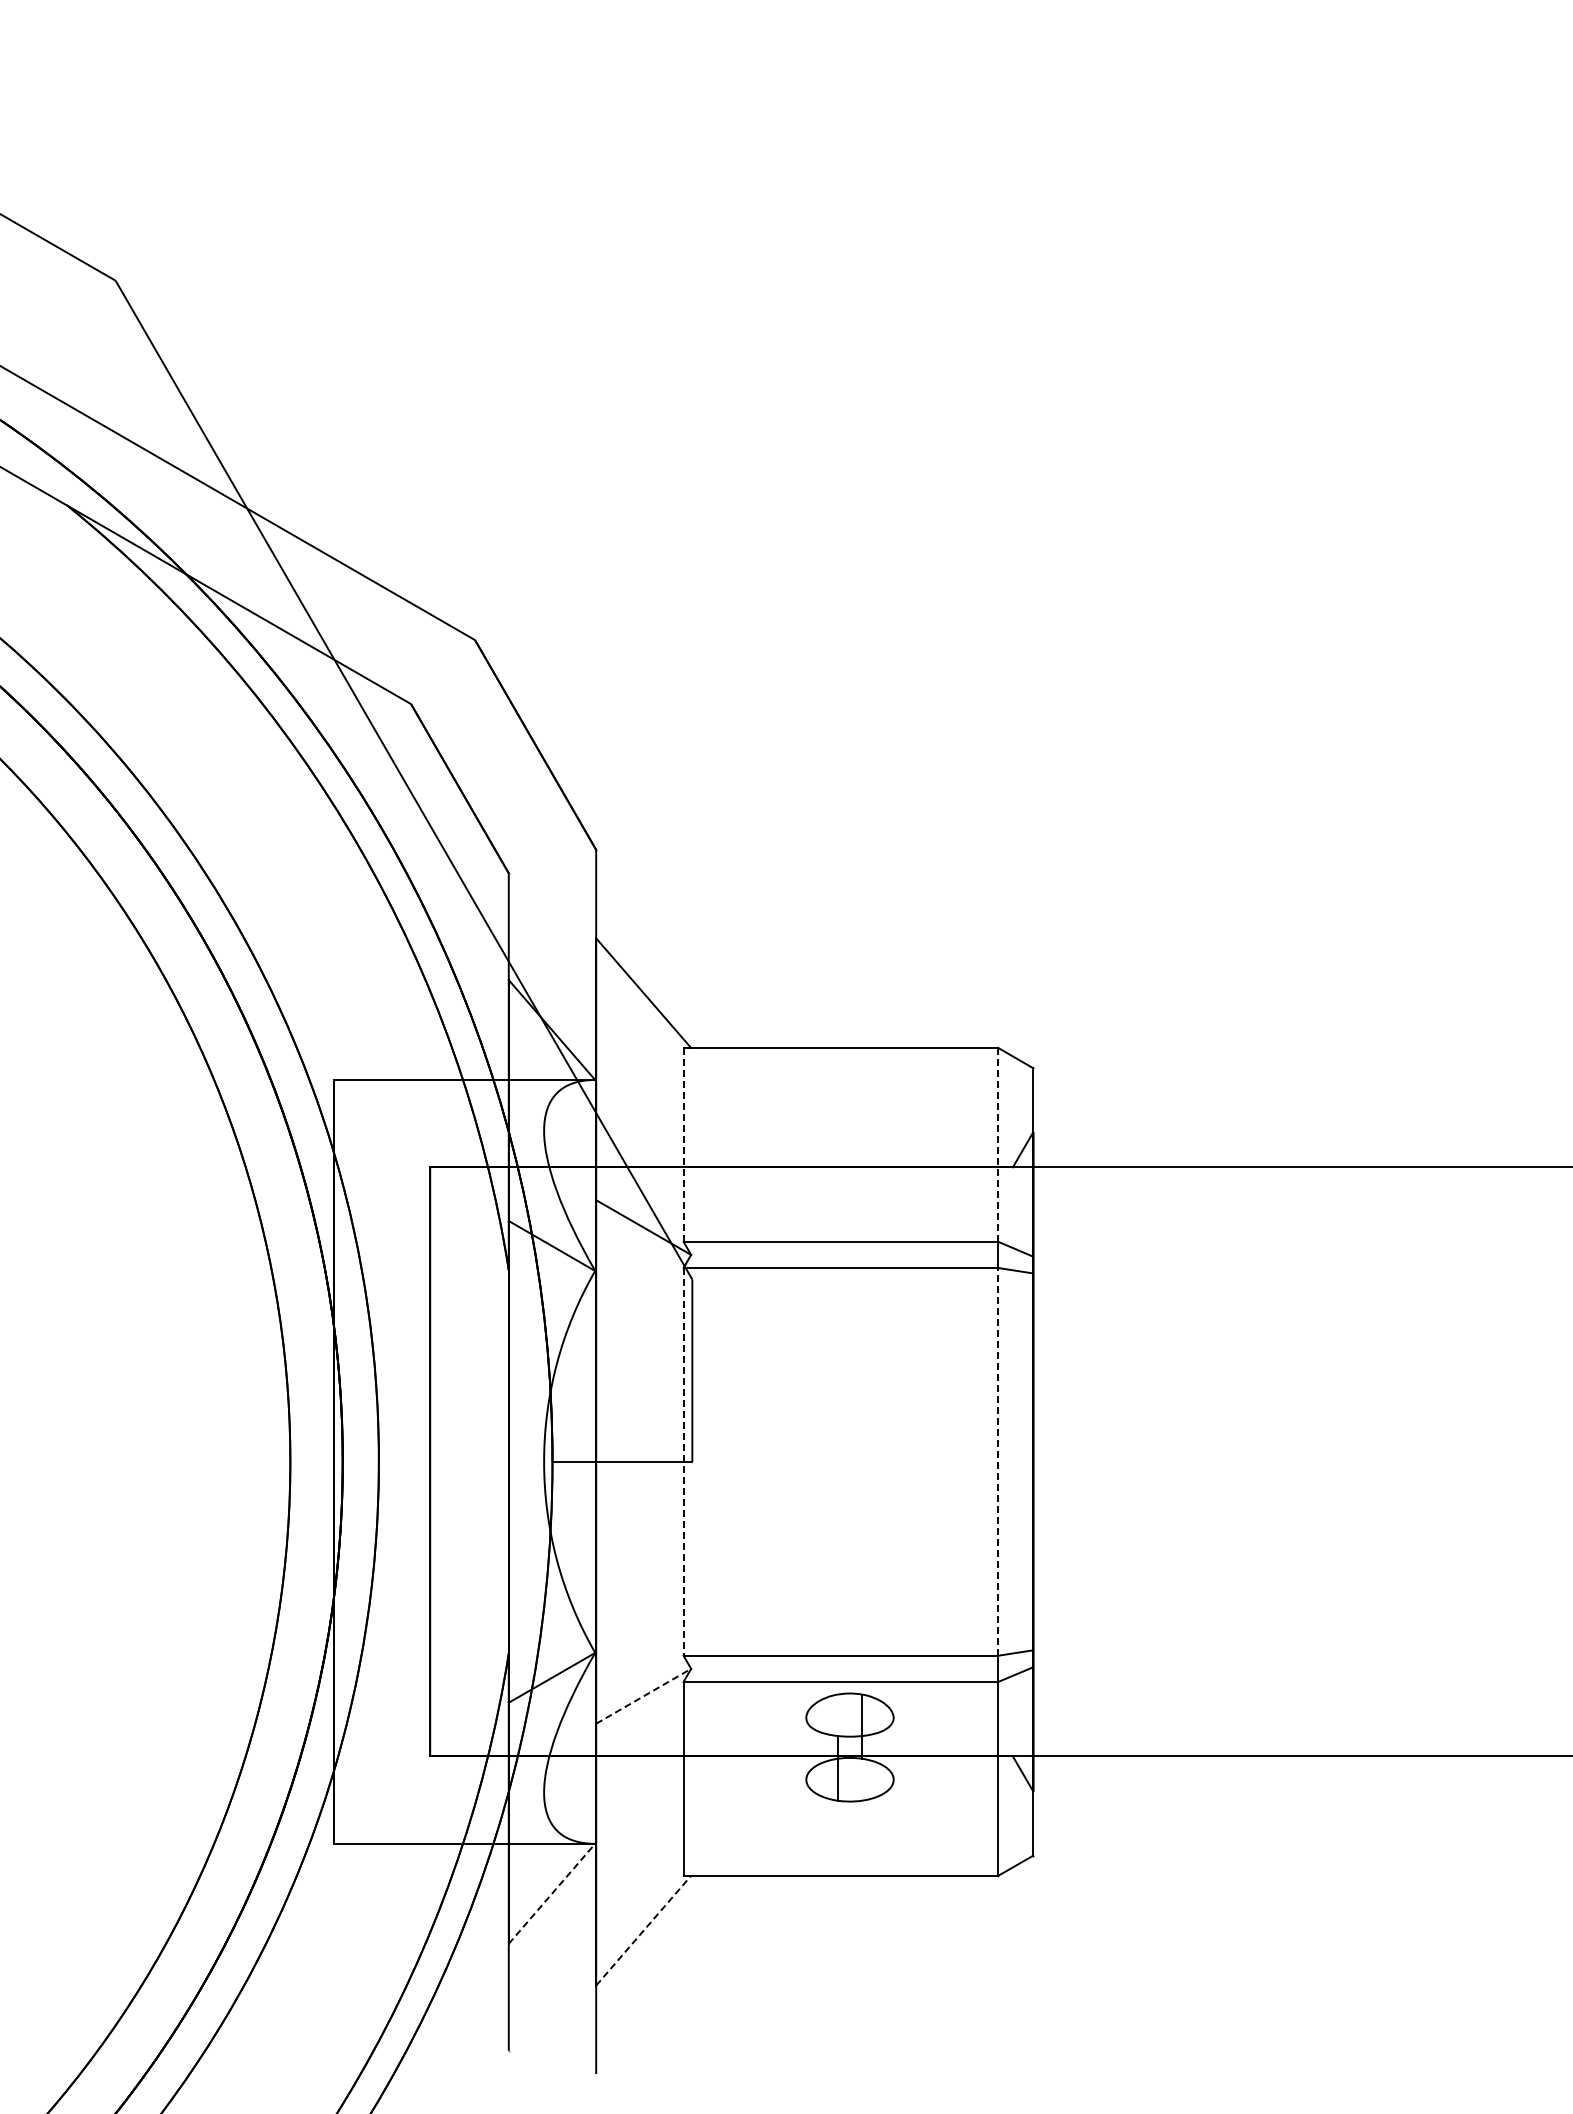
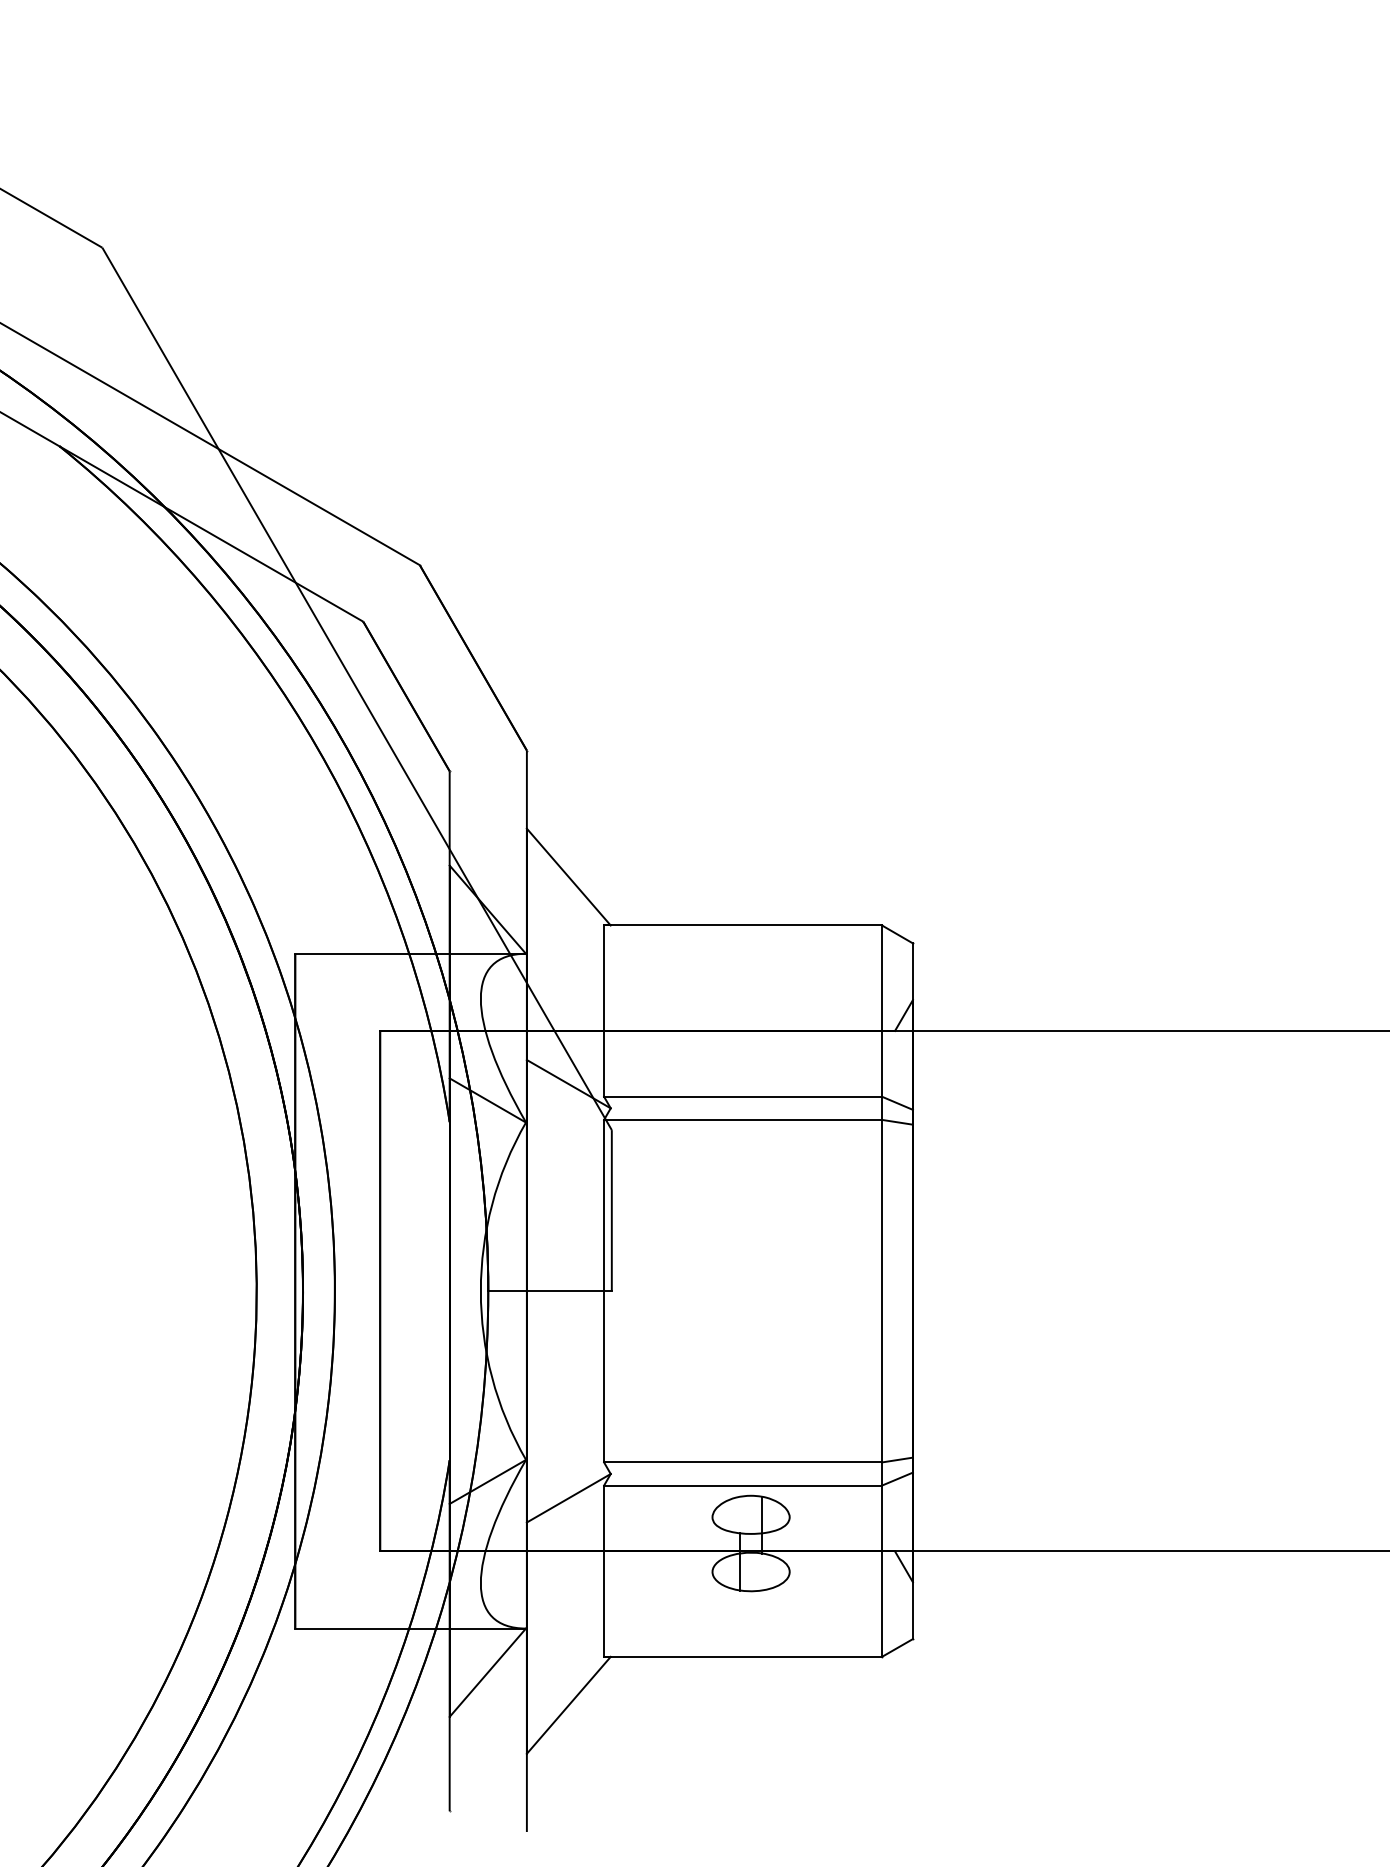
line: (683, 1144) -> (604, 1010), dashed -> solid
line: (998, 1144) -> (882, 1010), dashed -> solid
line: (683, 1461) -> (604, 1290), dashed -> solid
line: (998, 1461) -> (882, 1290), dashed -> solid
line: (643, 1696) -> (568, 1498), dashed -> solid
line: (552, 1893) -> (488, 1672), dashed -> solid
line: (643, 1930) -> (568, 1705), dashed -> solid

